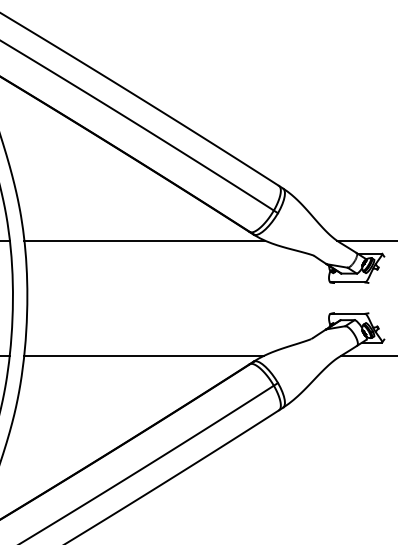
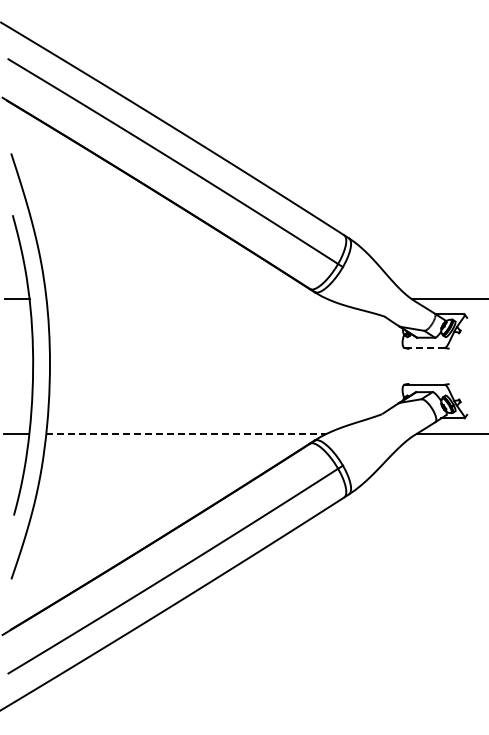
line: (144, 240) -> (186, 299), removed
line: (347, 282) -> (424, 348), solid -> dashed
line: (145, 355) -> (187, 433), solid -> dashed

